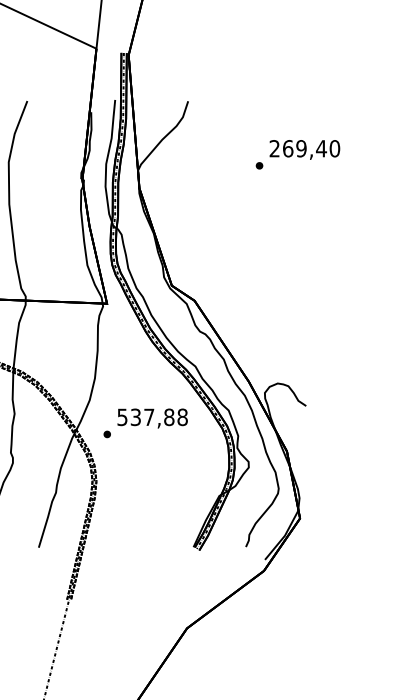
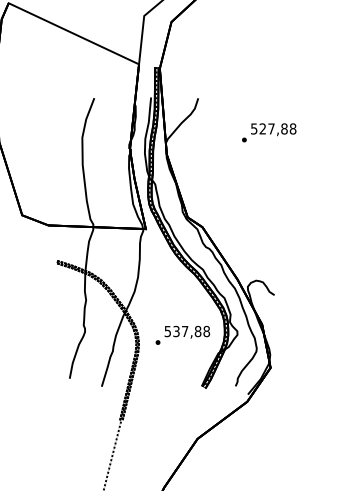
text: (304, 148) -> (273, 128), 269,40 -> 527,88
text: (145, 423) -> (182, 335), moved

